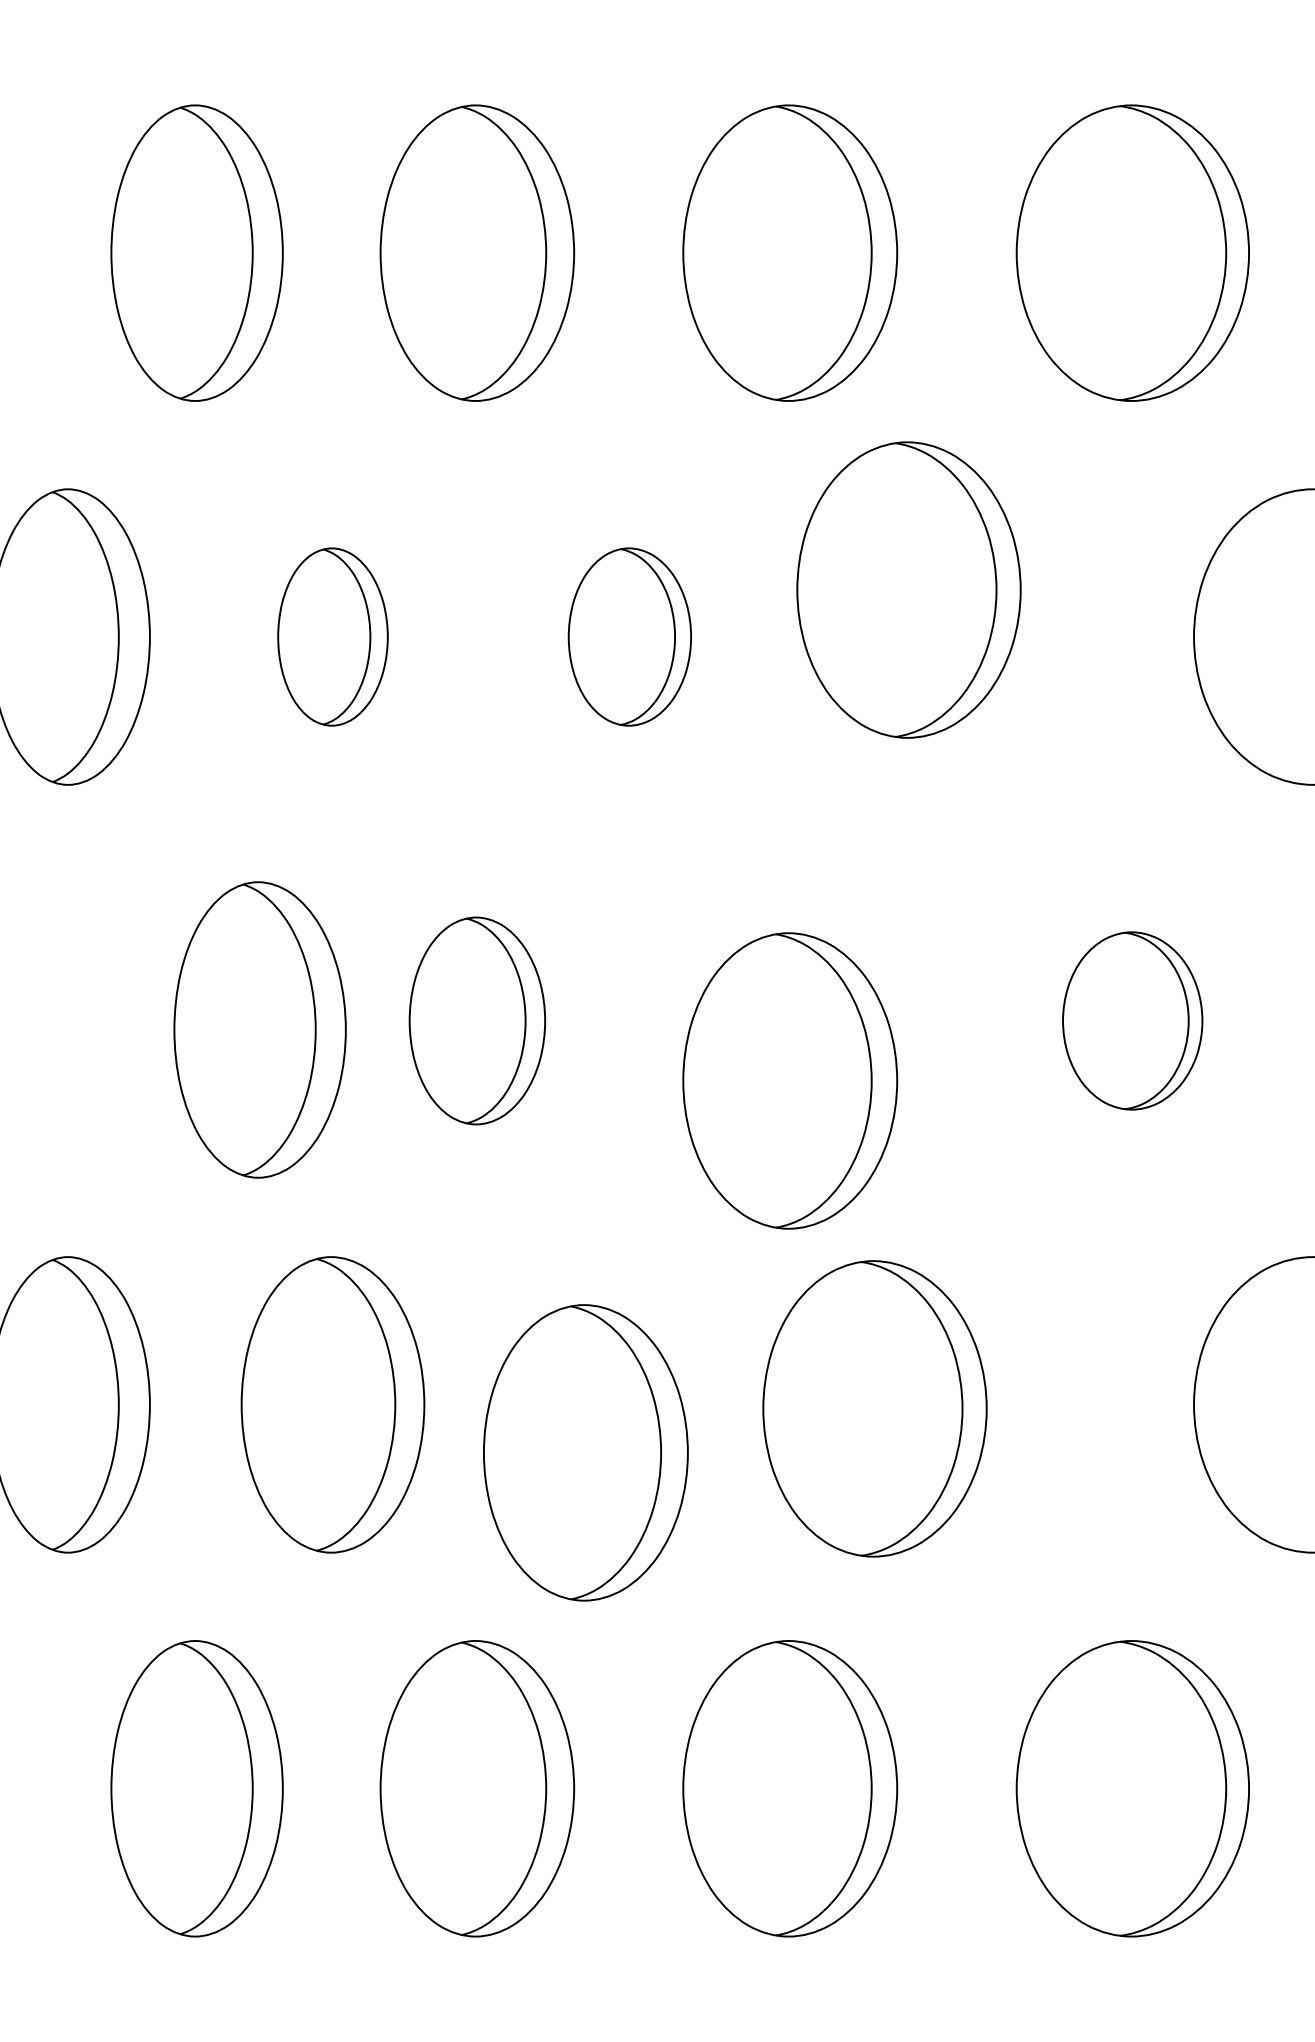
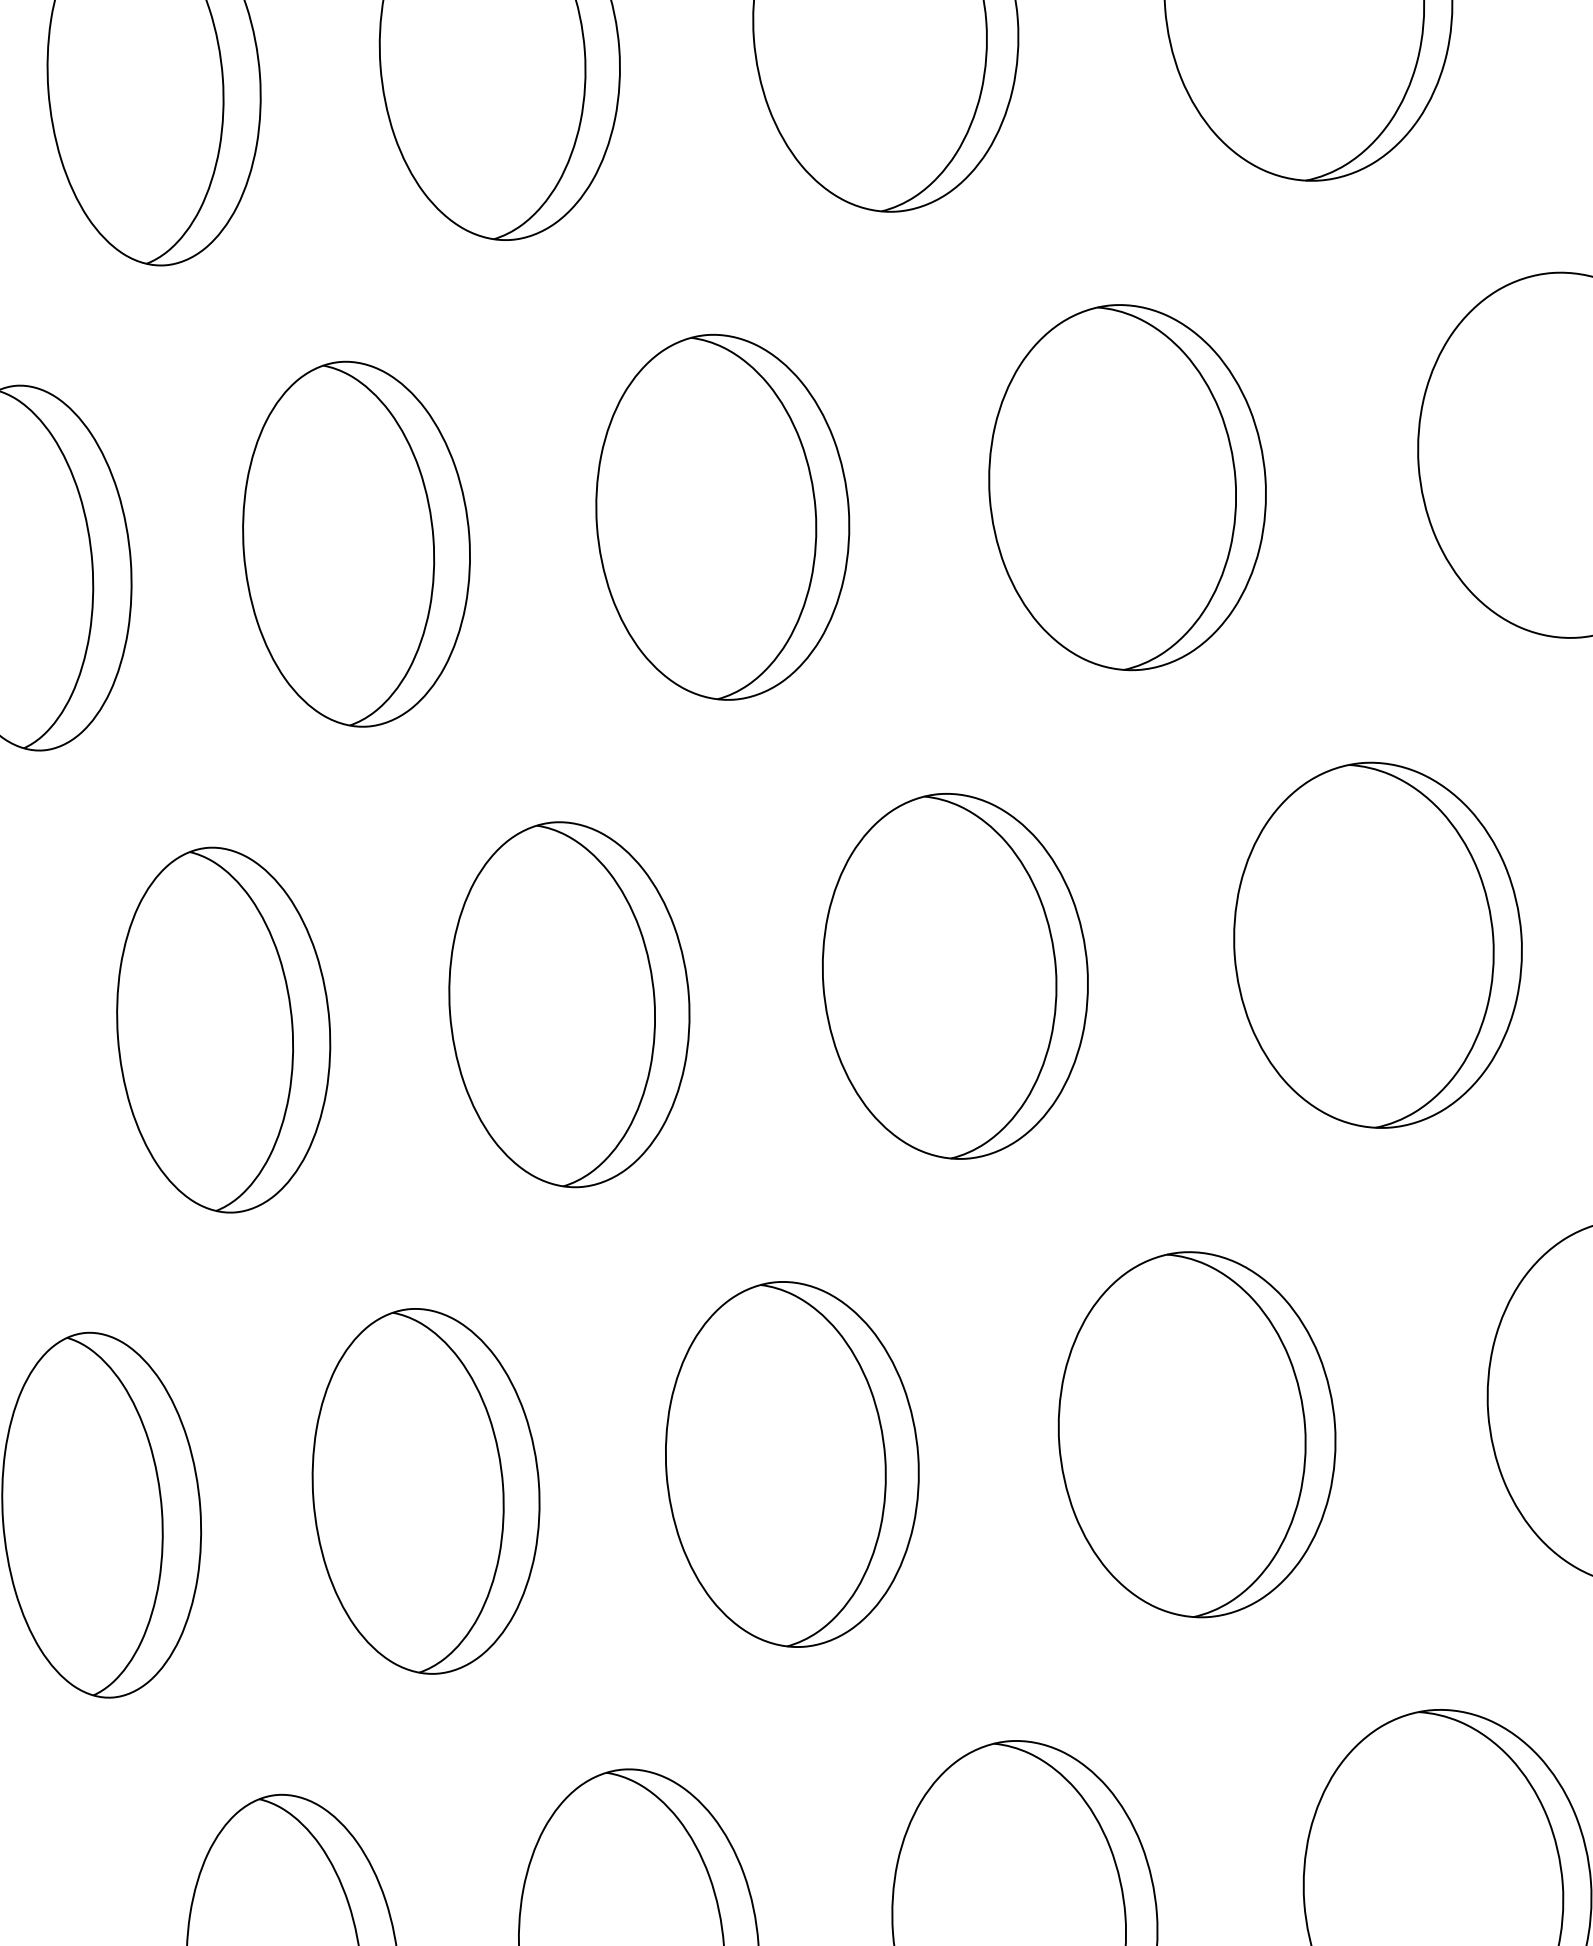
part: (908, 589) -> (1126, 486), moved
part: (332, 636) -> (355, 543), size x1.67
part: (629, 636) -> (722, 516), size x1.67
part: (477, 1020) -> (569, 1003), size x1.43
part: (1132, 1020) -> (1377, 944), size x1.67
part: (259, 1029) -> (222, 1029), moved
part: (790, 1080) -> (955, 975), moved
part: (874, 1408) -> (1196, 1434), moved
part: (585, 1452) -> (791, 1463), moved

